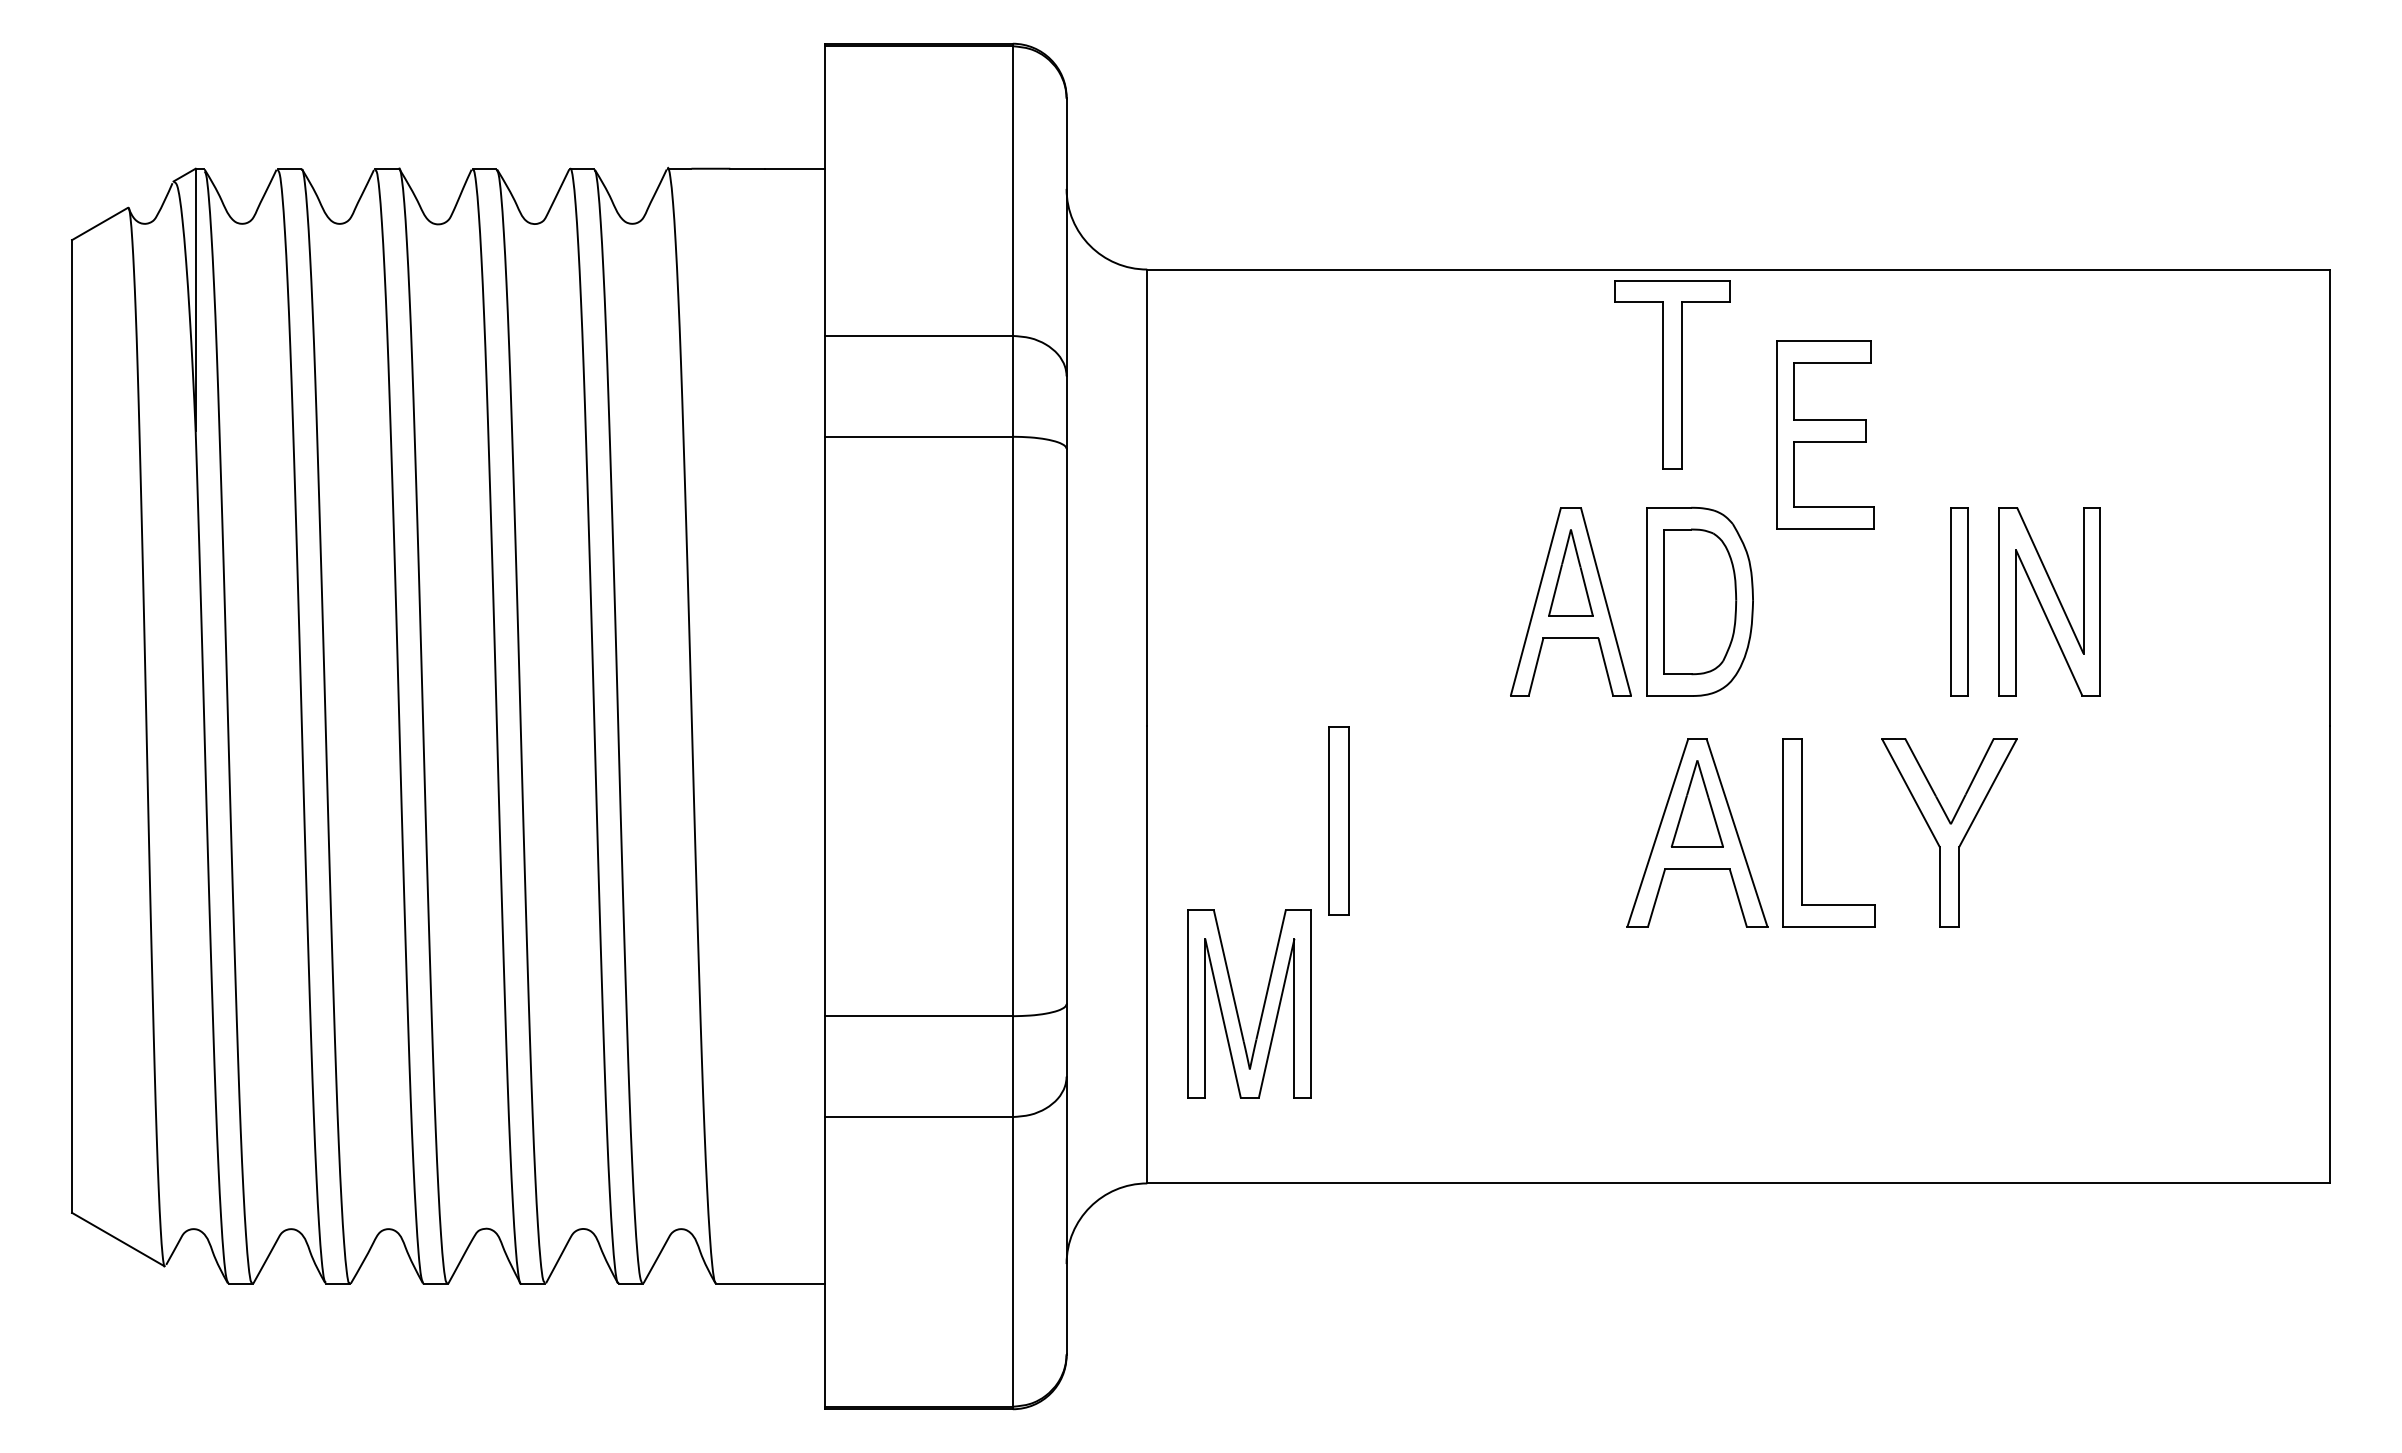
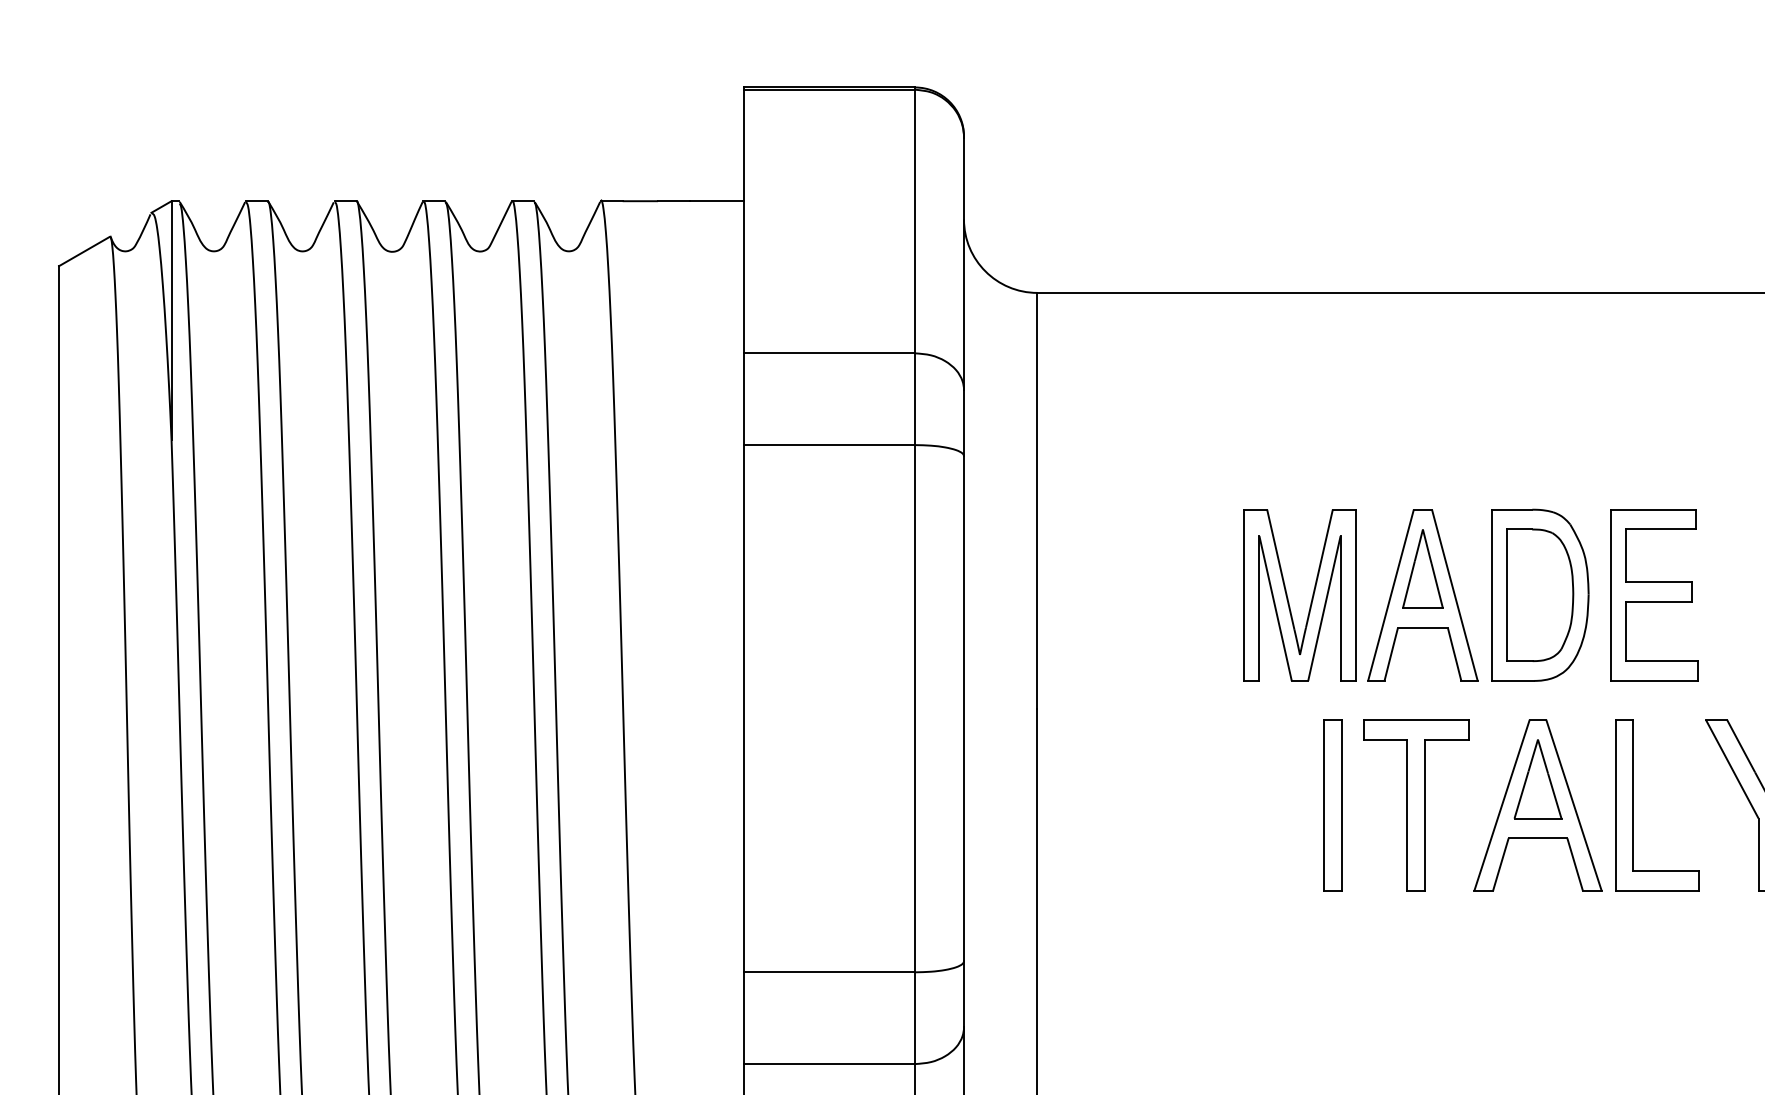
part: (1672, 374) -> (1416, 805), moved
part: (1825, 434) -> (1654, 594), moved
part: (1338, 820) -> (1332, 805), moved
part: (1237, 1008) -> (1288, 599), moved

